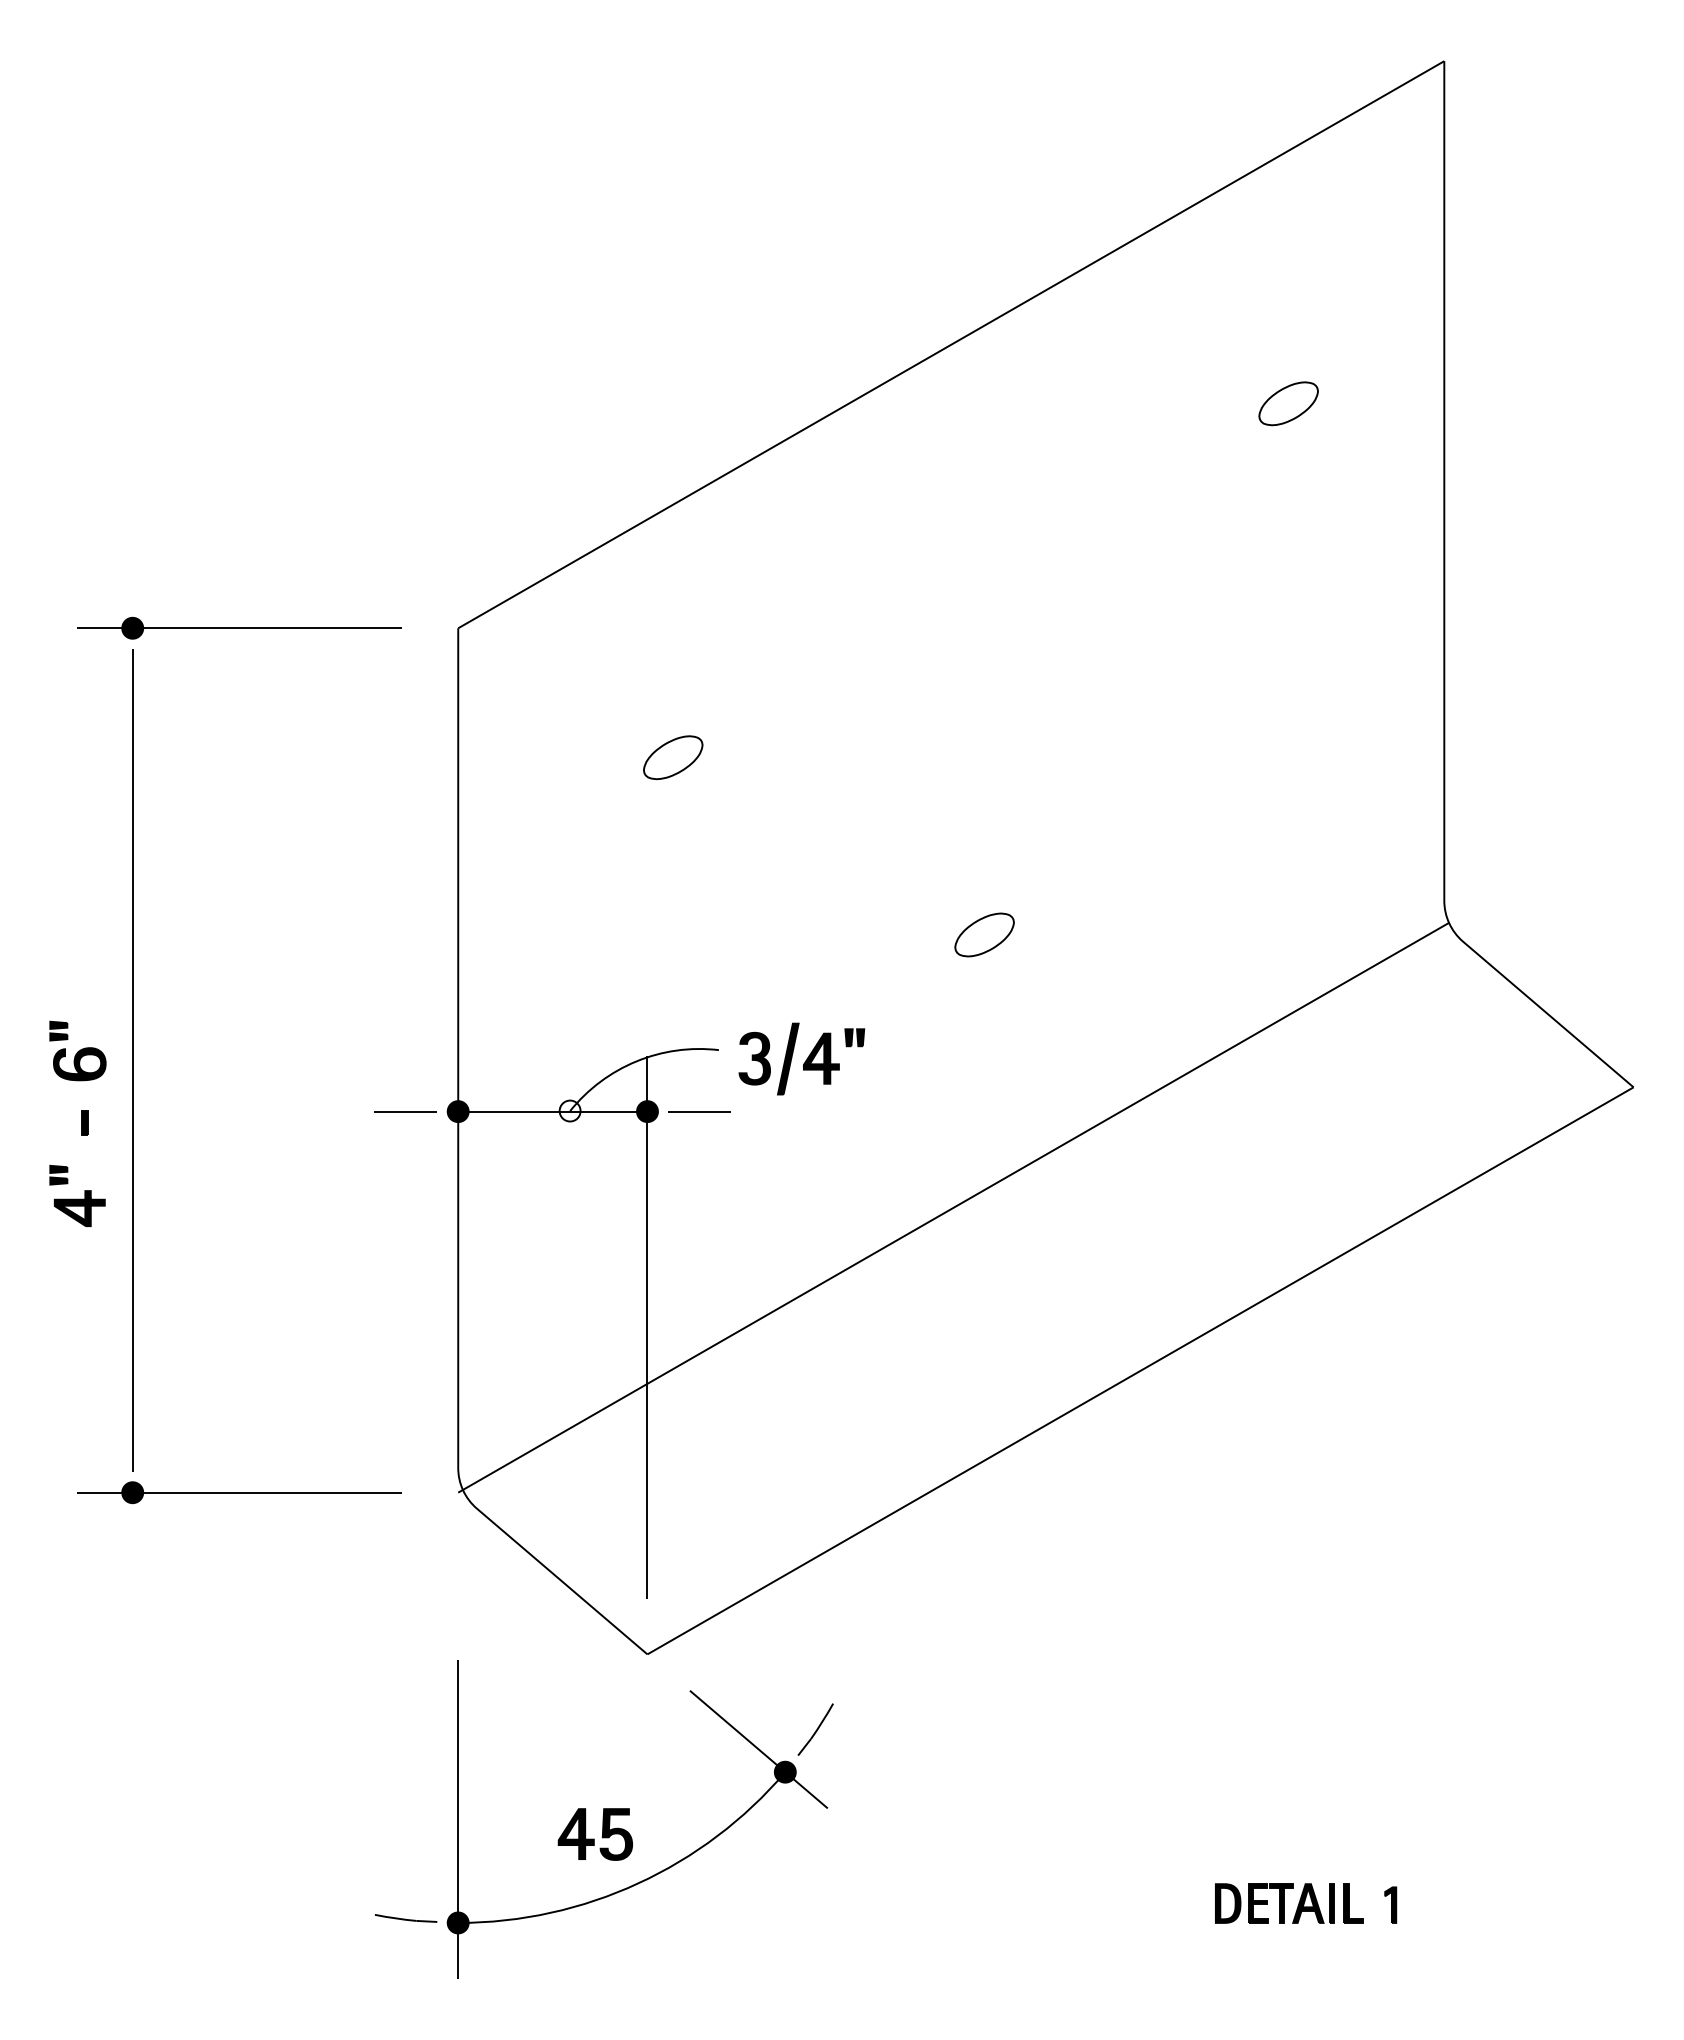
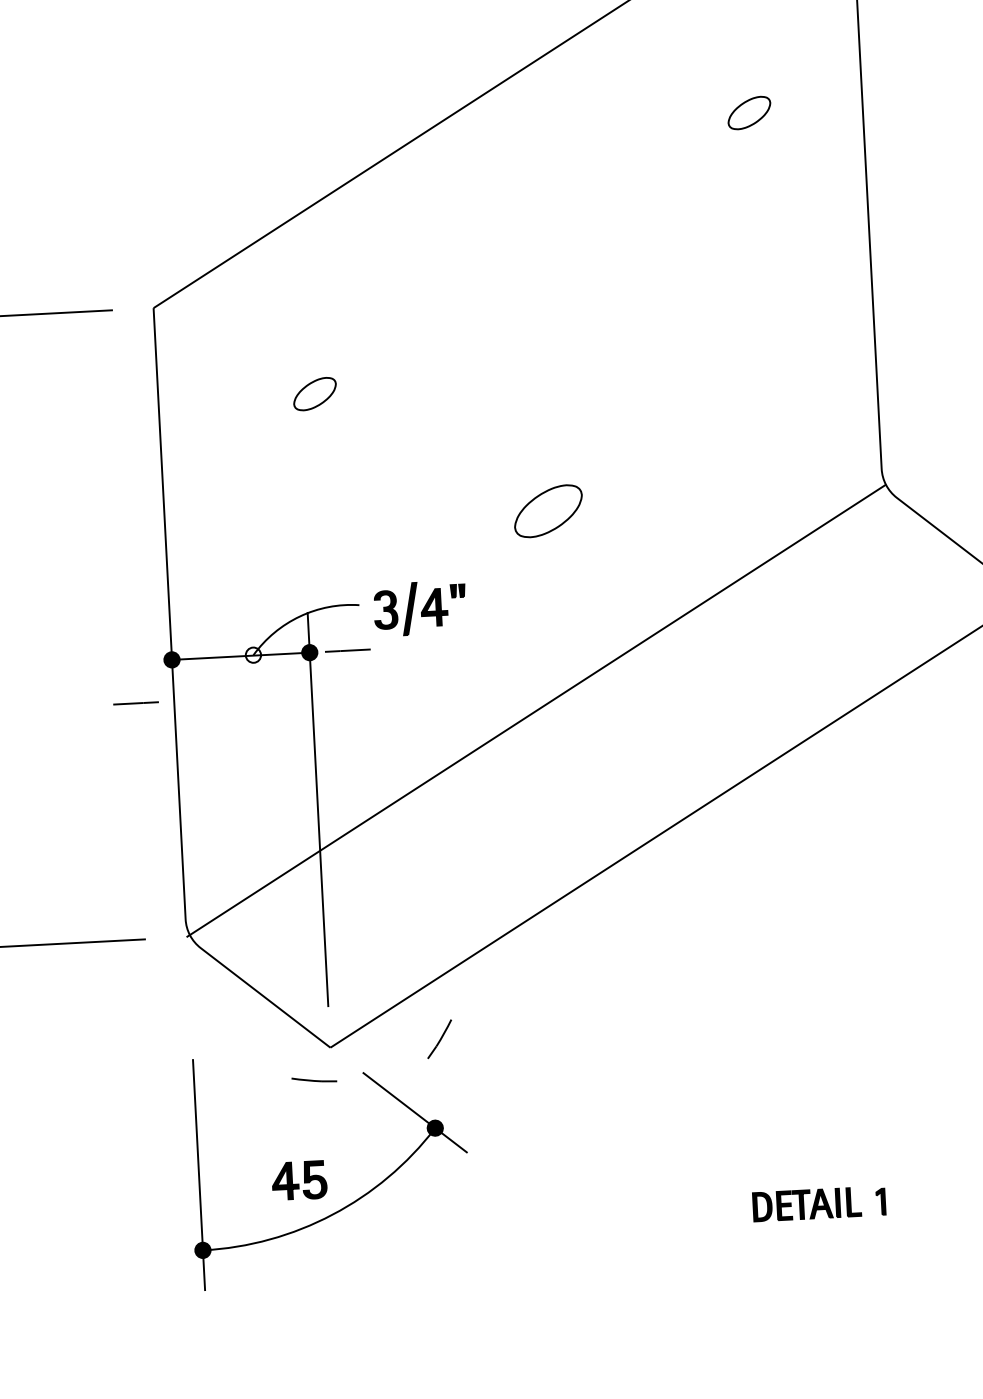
part: (984, 934) -> (548, 510), size x1.6
line: (405, 1111) -> (135, 703), moved
part: (815, 1729) -> (439, 1039), moved
part: (405, 1918) -> (313, 1080), moved

